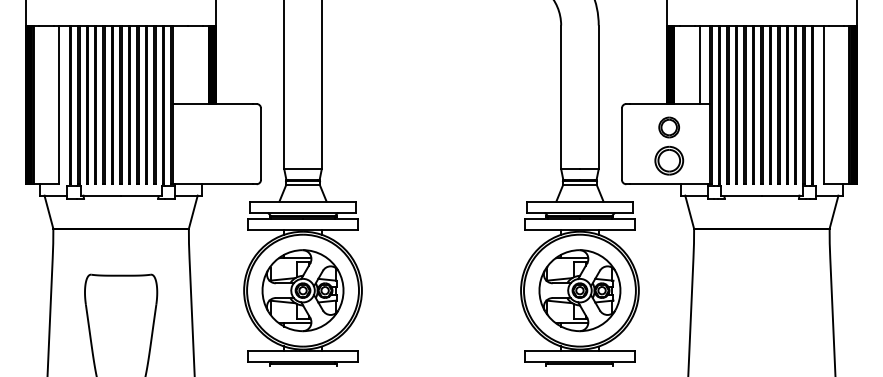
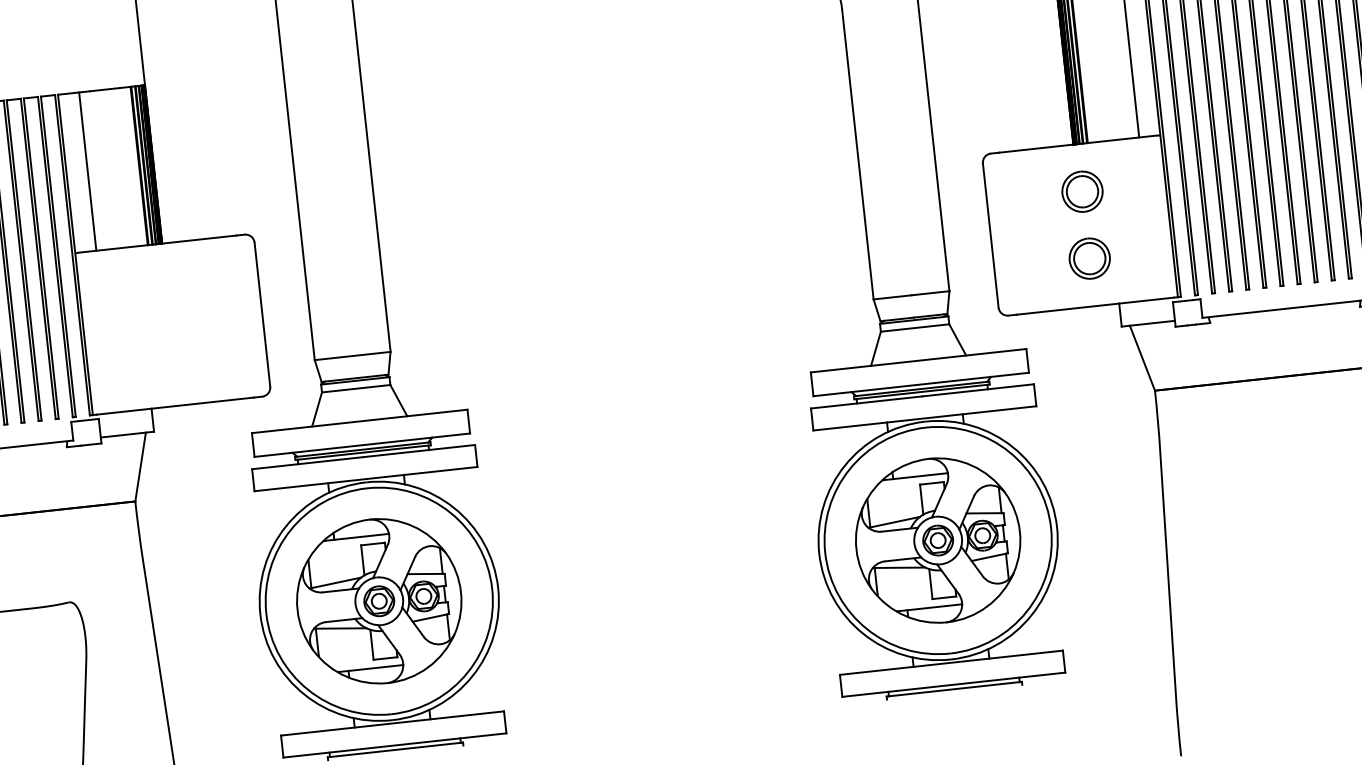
line: (183, 64) -> (88, 171), added
part: (668, 160) -> (1088, 258), size x0.71

